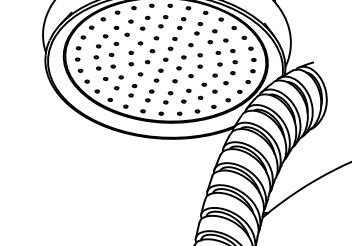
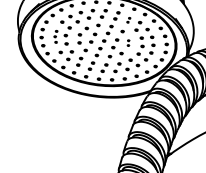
part: (198, 28) -> (128, 20), size x0.6
part: (97, 57) -> (55, 36), size x0.7
part: (199, 60) -> (128, 42), size x0.6

